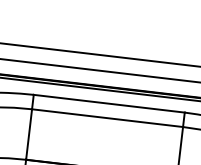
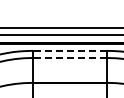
line: (108, 102) -> (69, 50), solid -> dashed
line: (106, 117) -> (69, 57), solid -> dashed

